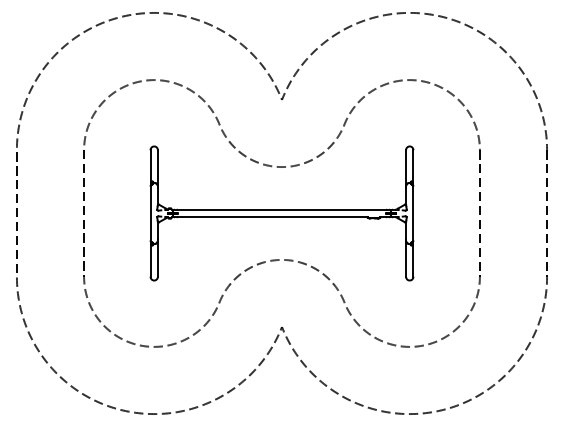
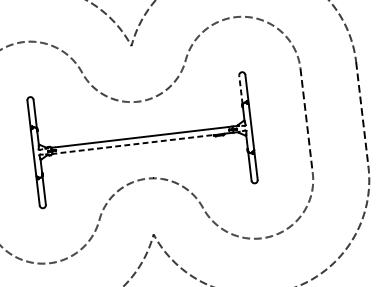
line: (406, 167) -> (241, 89), solid -> dashed
line: (270, 217) -> (133, 144), solid -> dashed

